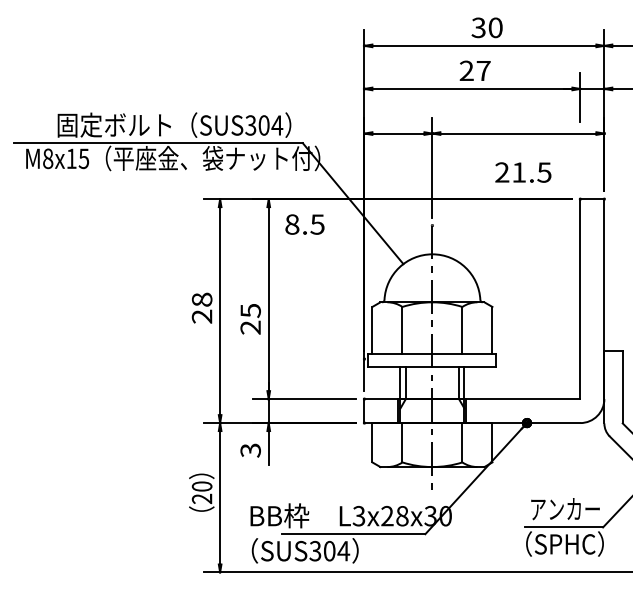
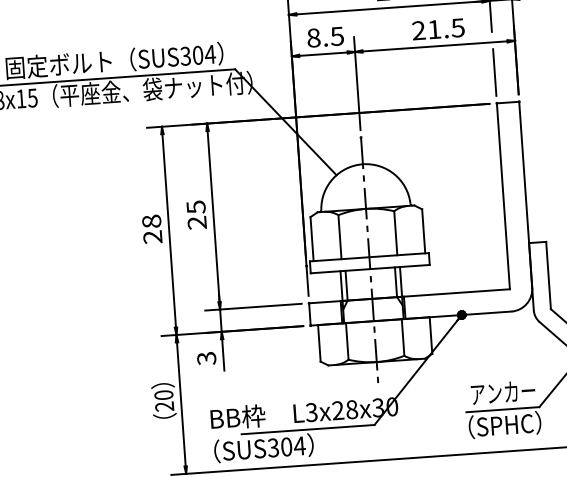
line: (580, 165) -> (494, 72), added
text: (523, 172) -> (438, 29), moved
text: (304, 224) -> (325, 37), moved
text: (250, 319) -> (196, 215), moved

